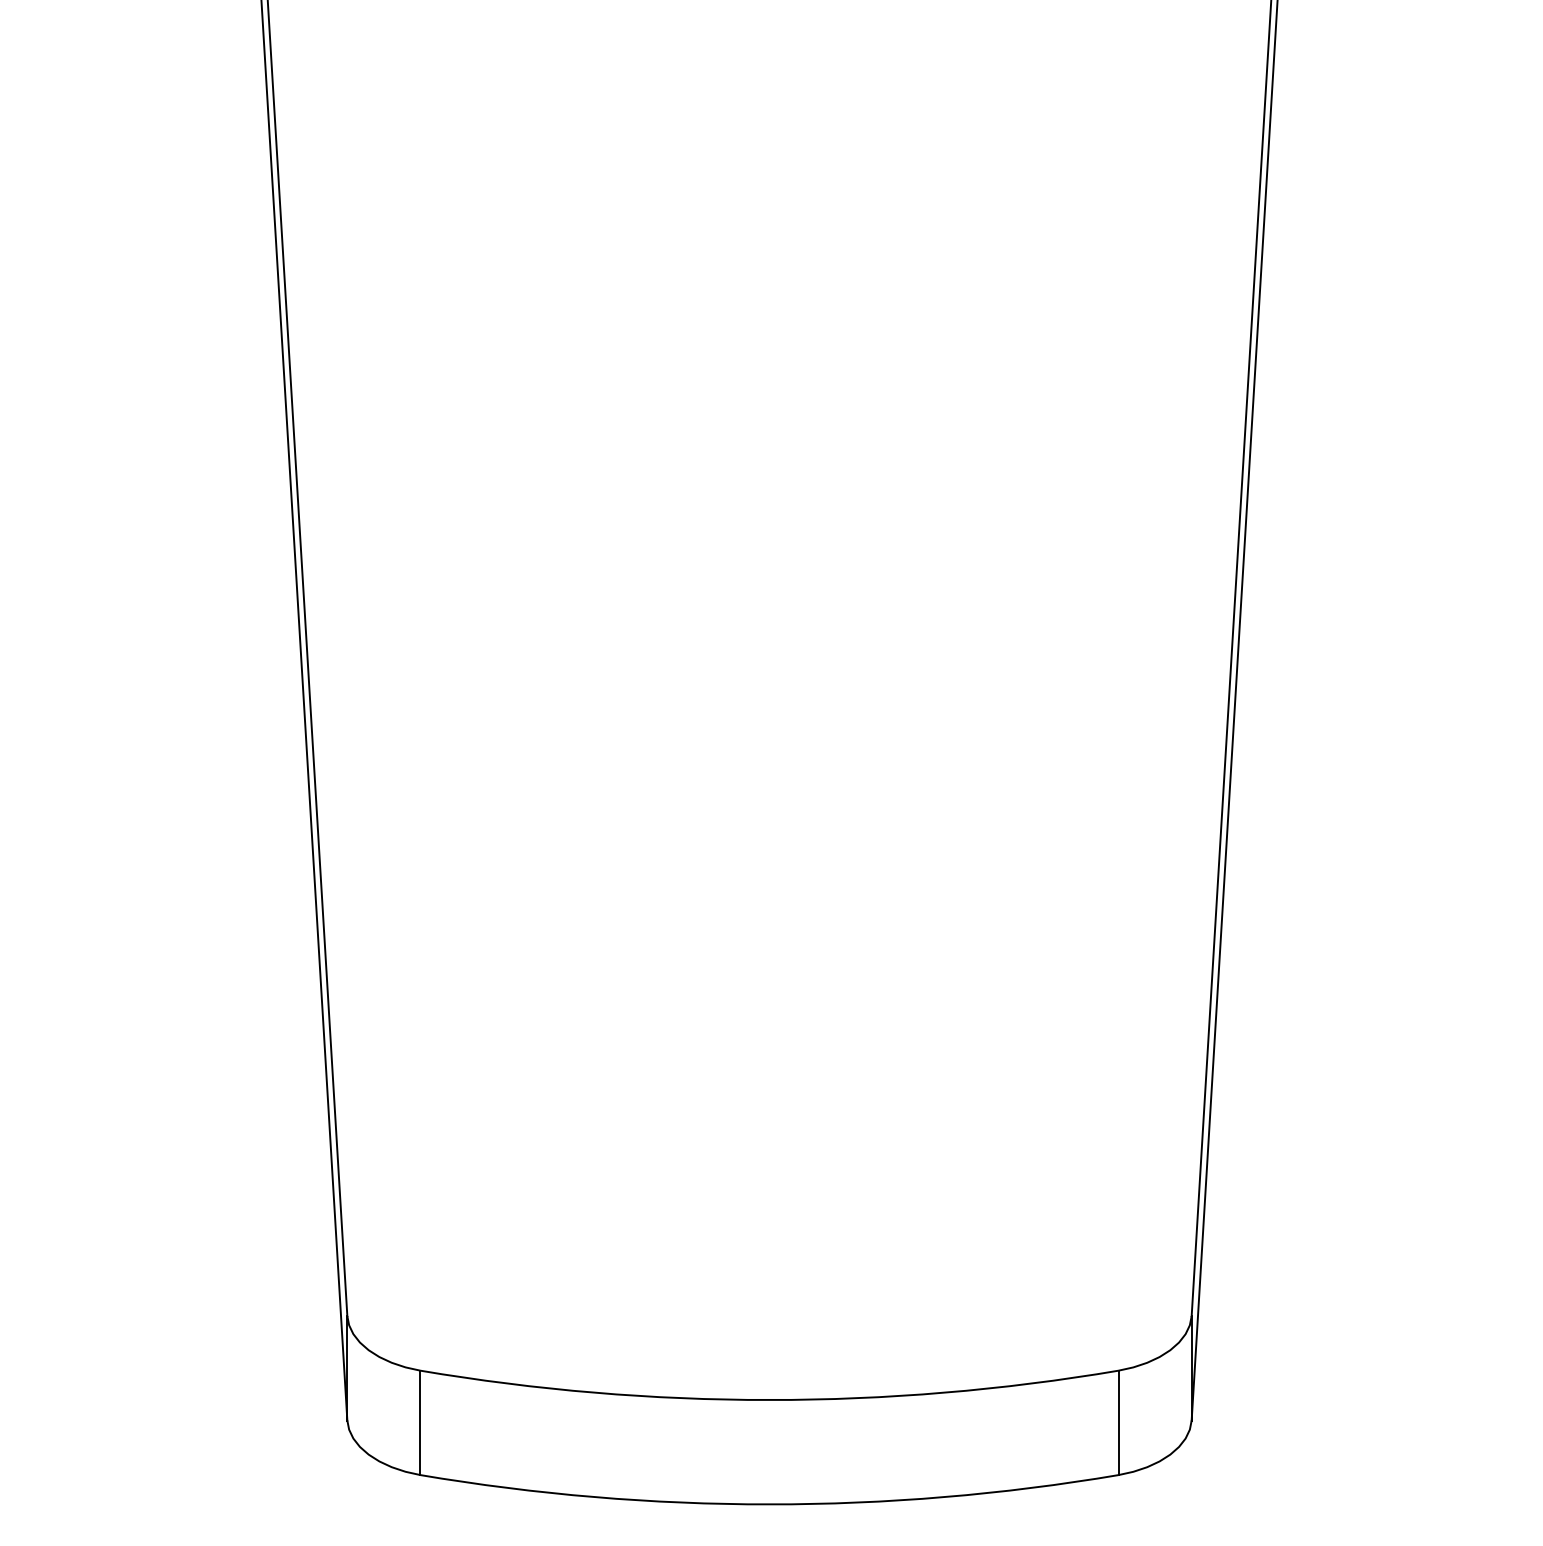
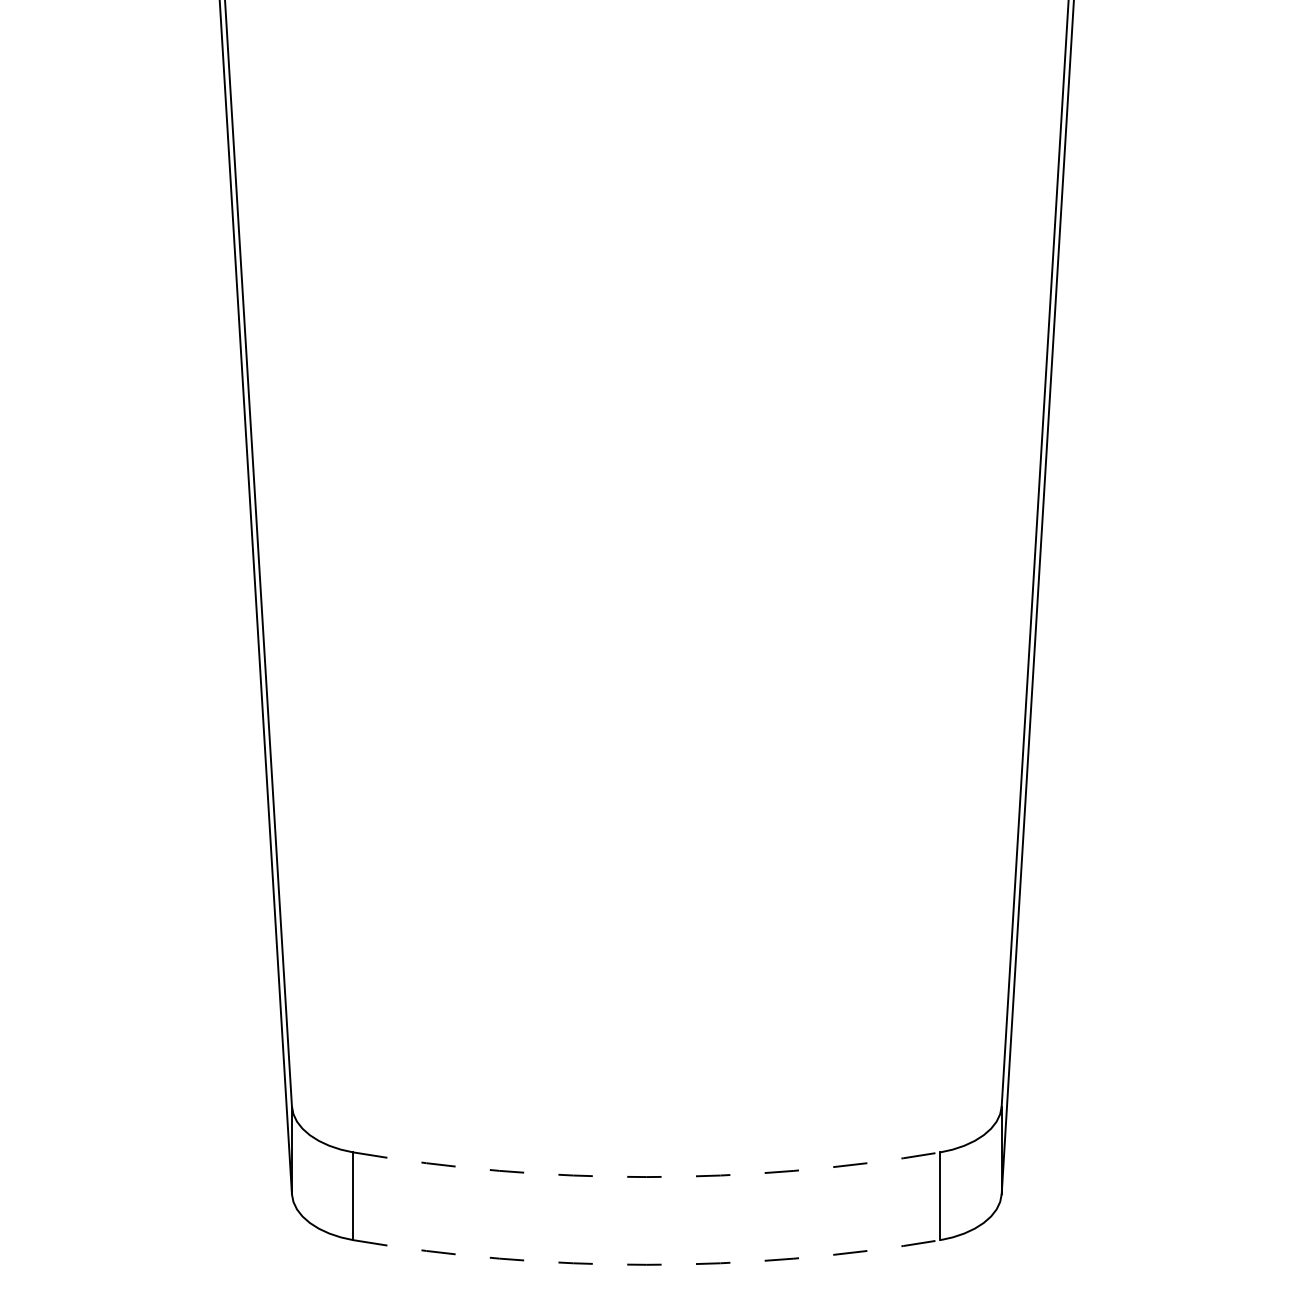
arc: (769, 1400) -> (646, 1177), solid -> dashed
arc: (769, 1504) -> (646, 1264), solid -> dashed

